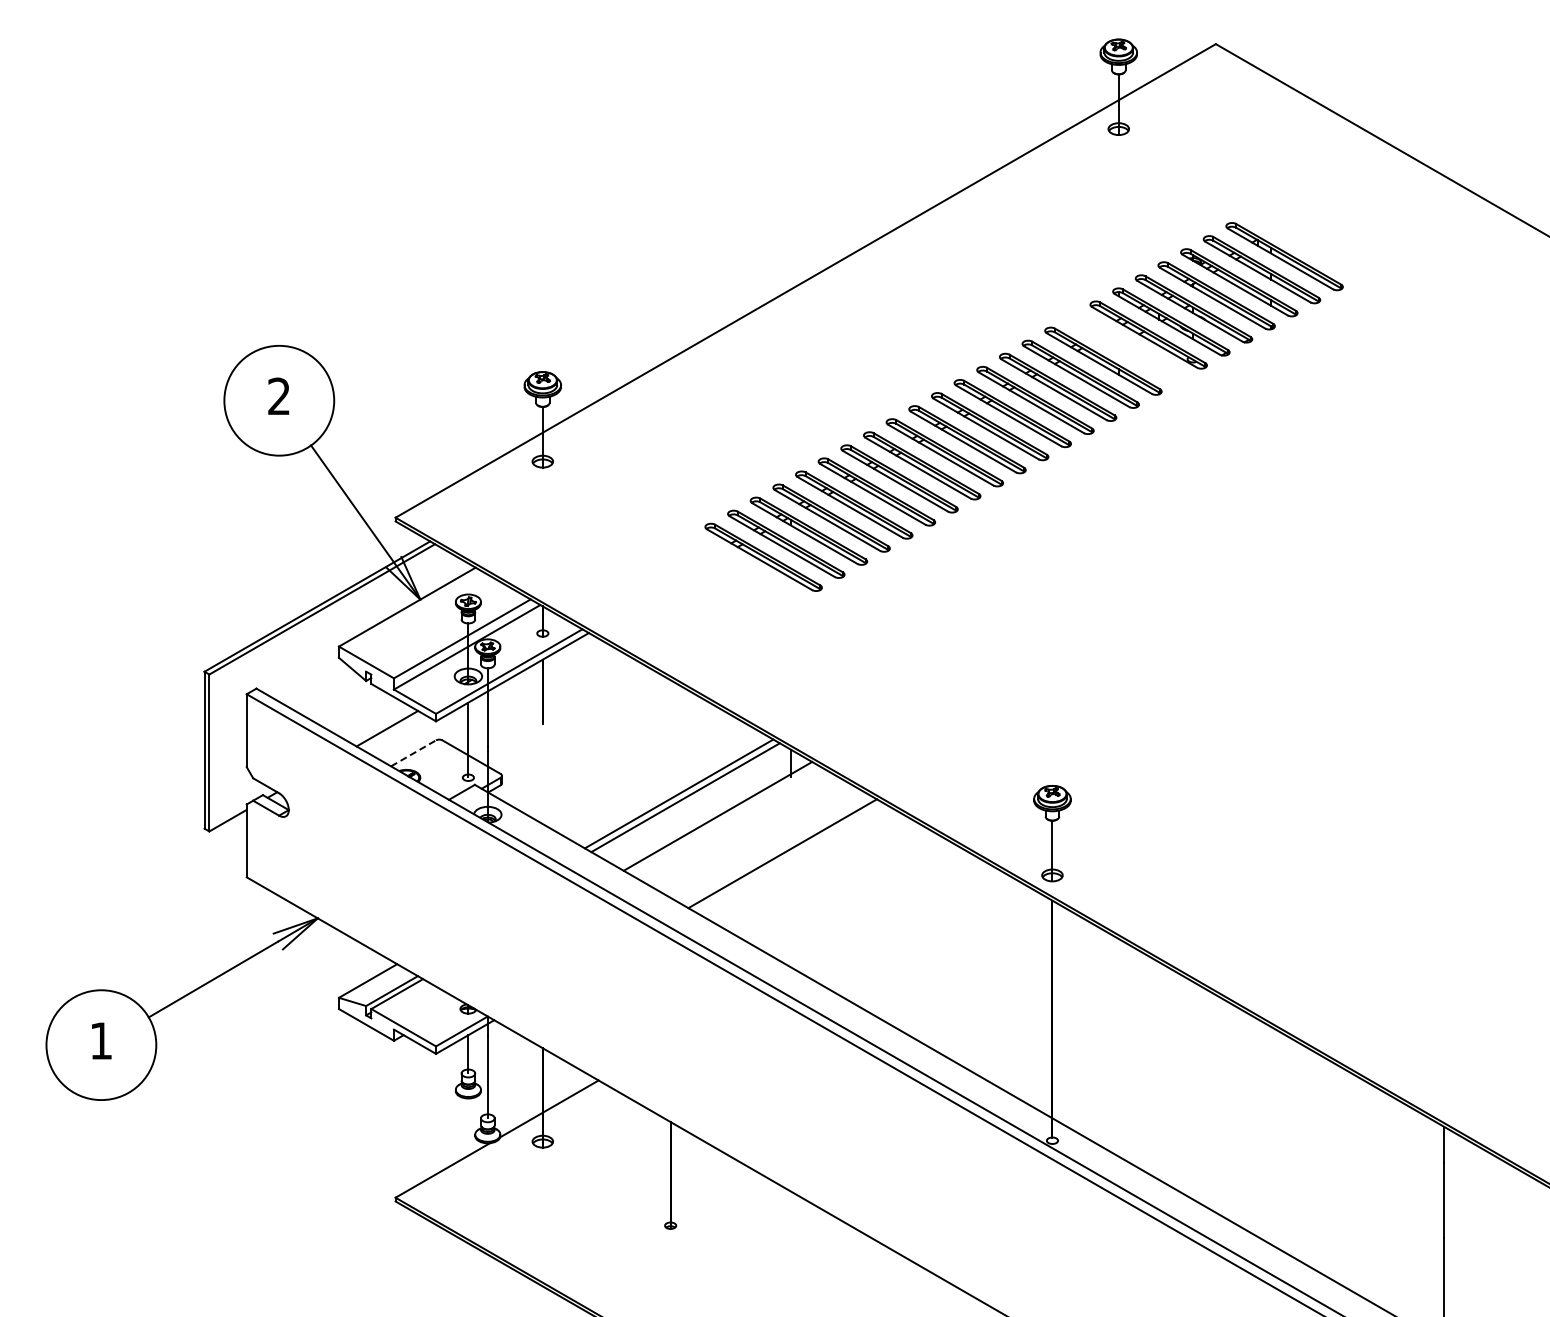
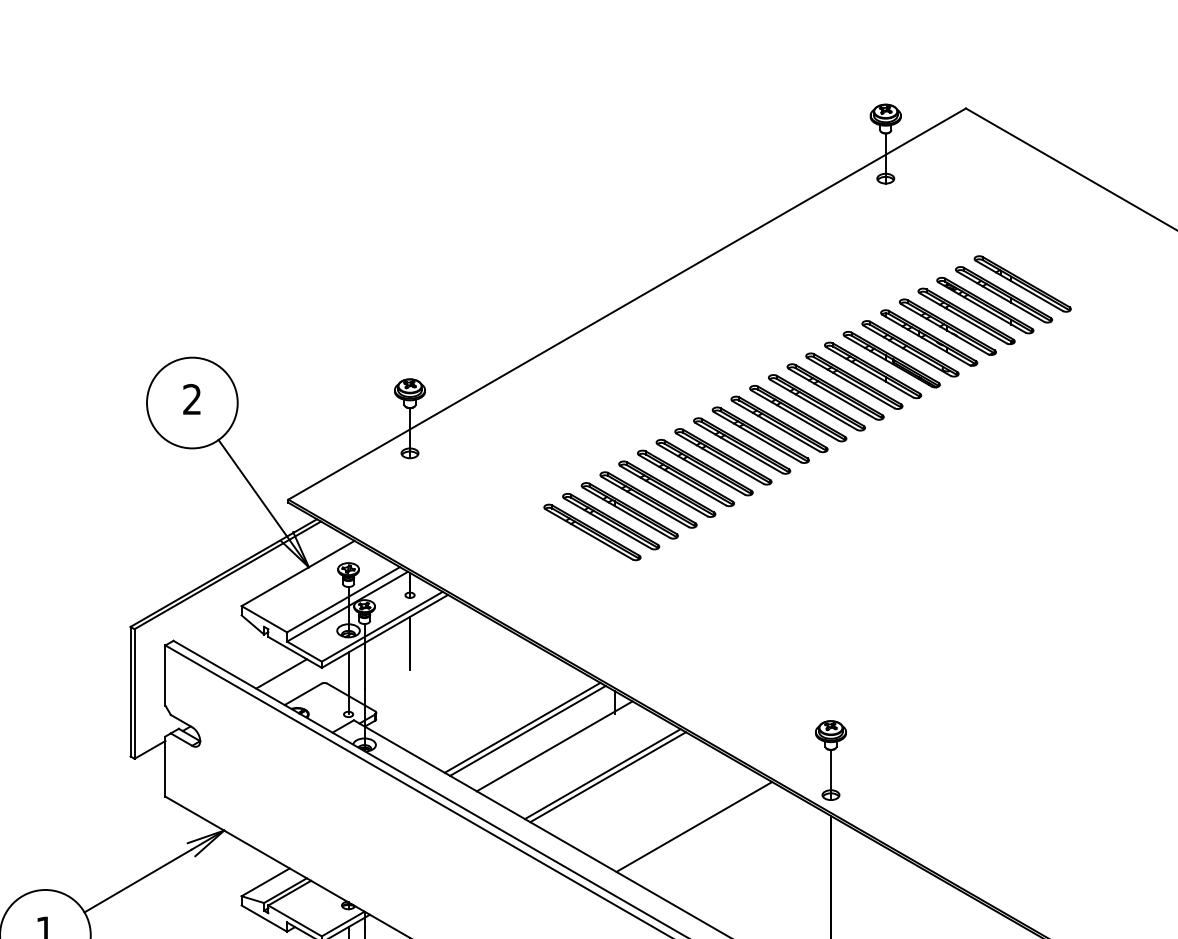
part: (1126, 347) -> (892, 359), added
line: (413, 753) -> (303, 694), dashed -> solid
line: (775, 849) -> (602, 773), added
line: (886, 913) -> (693, 826), added

